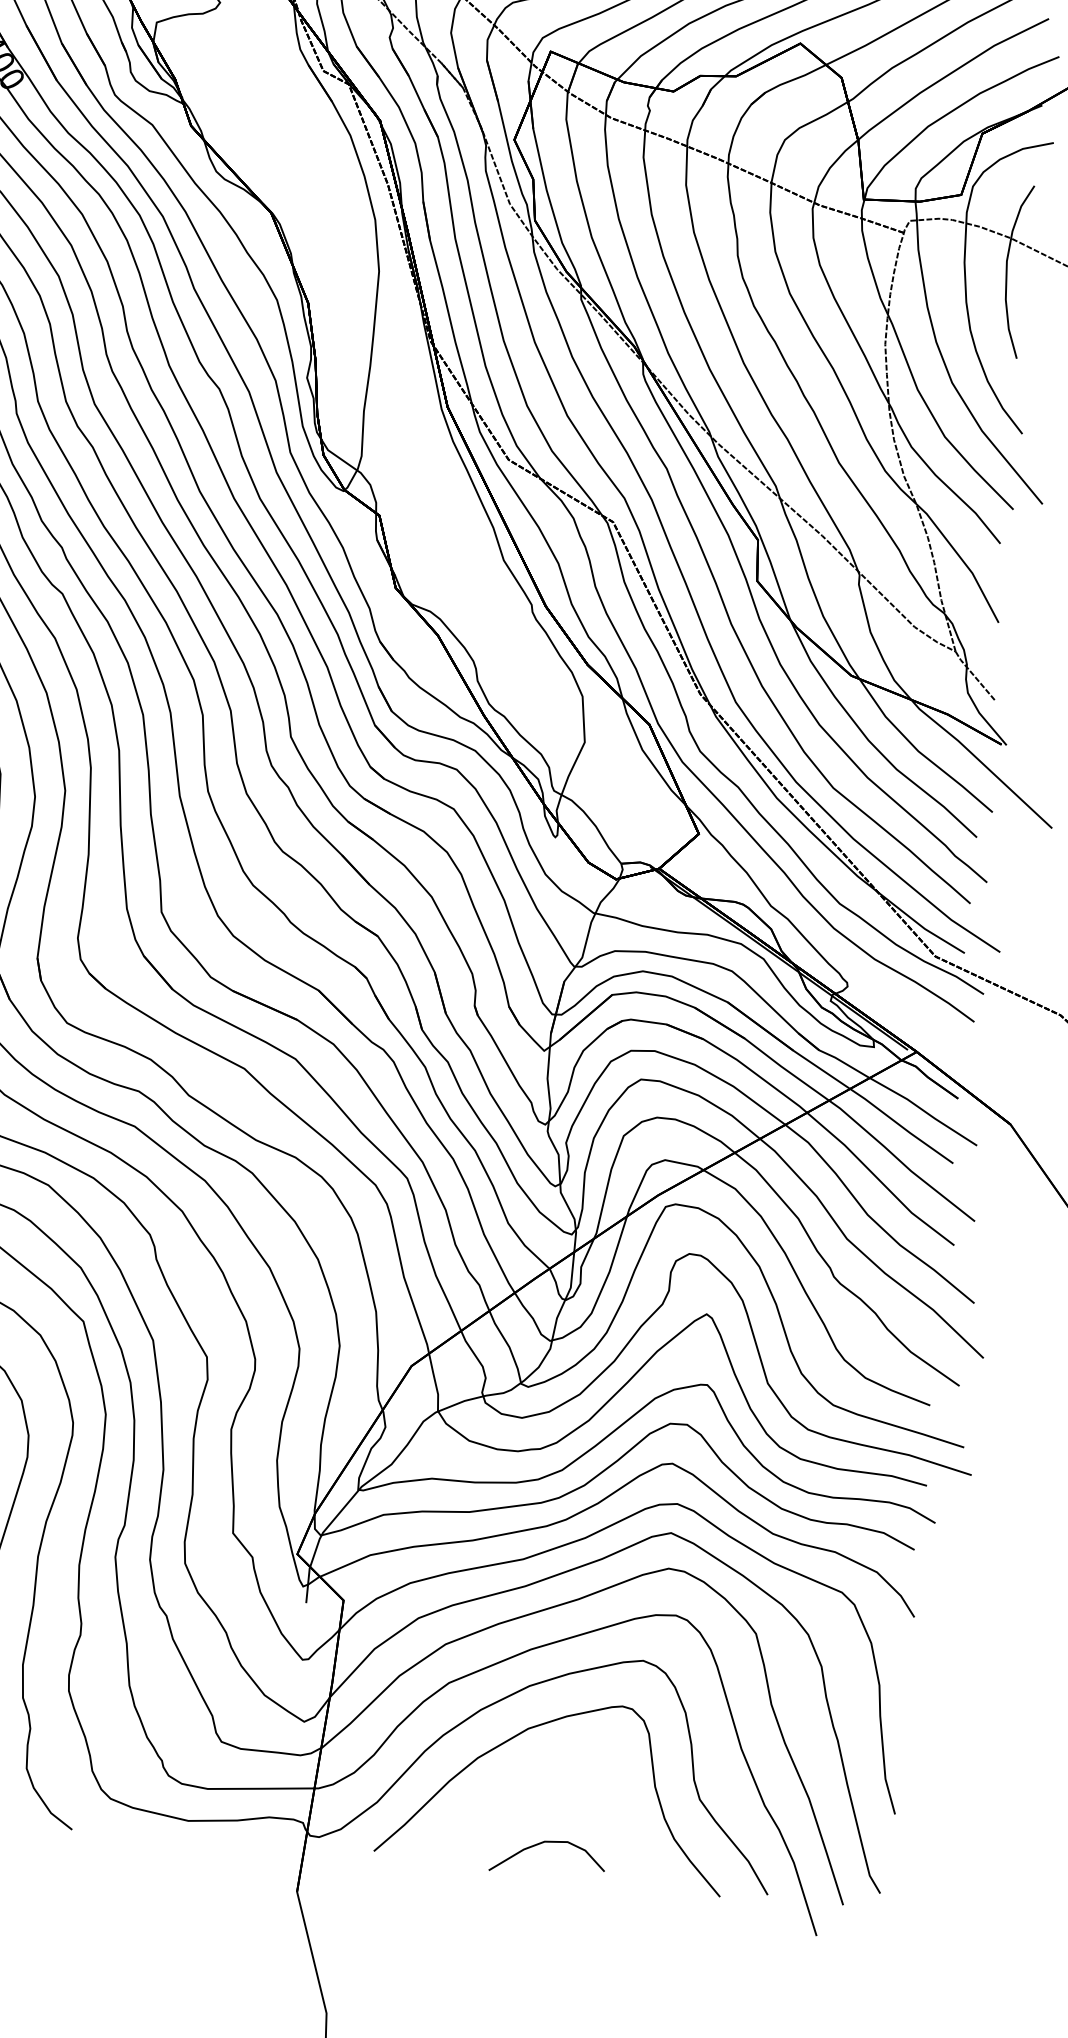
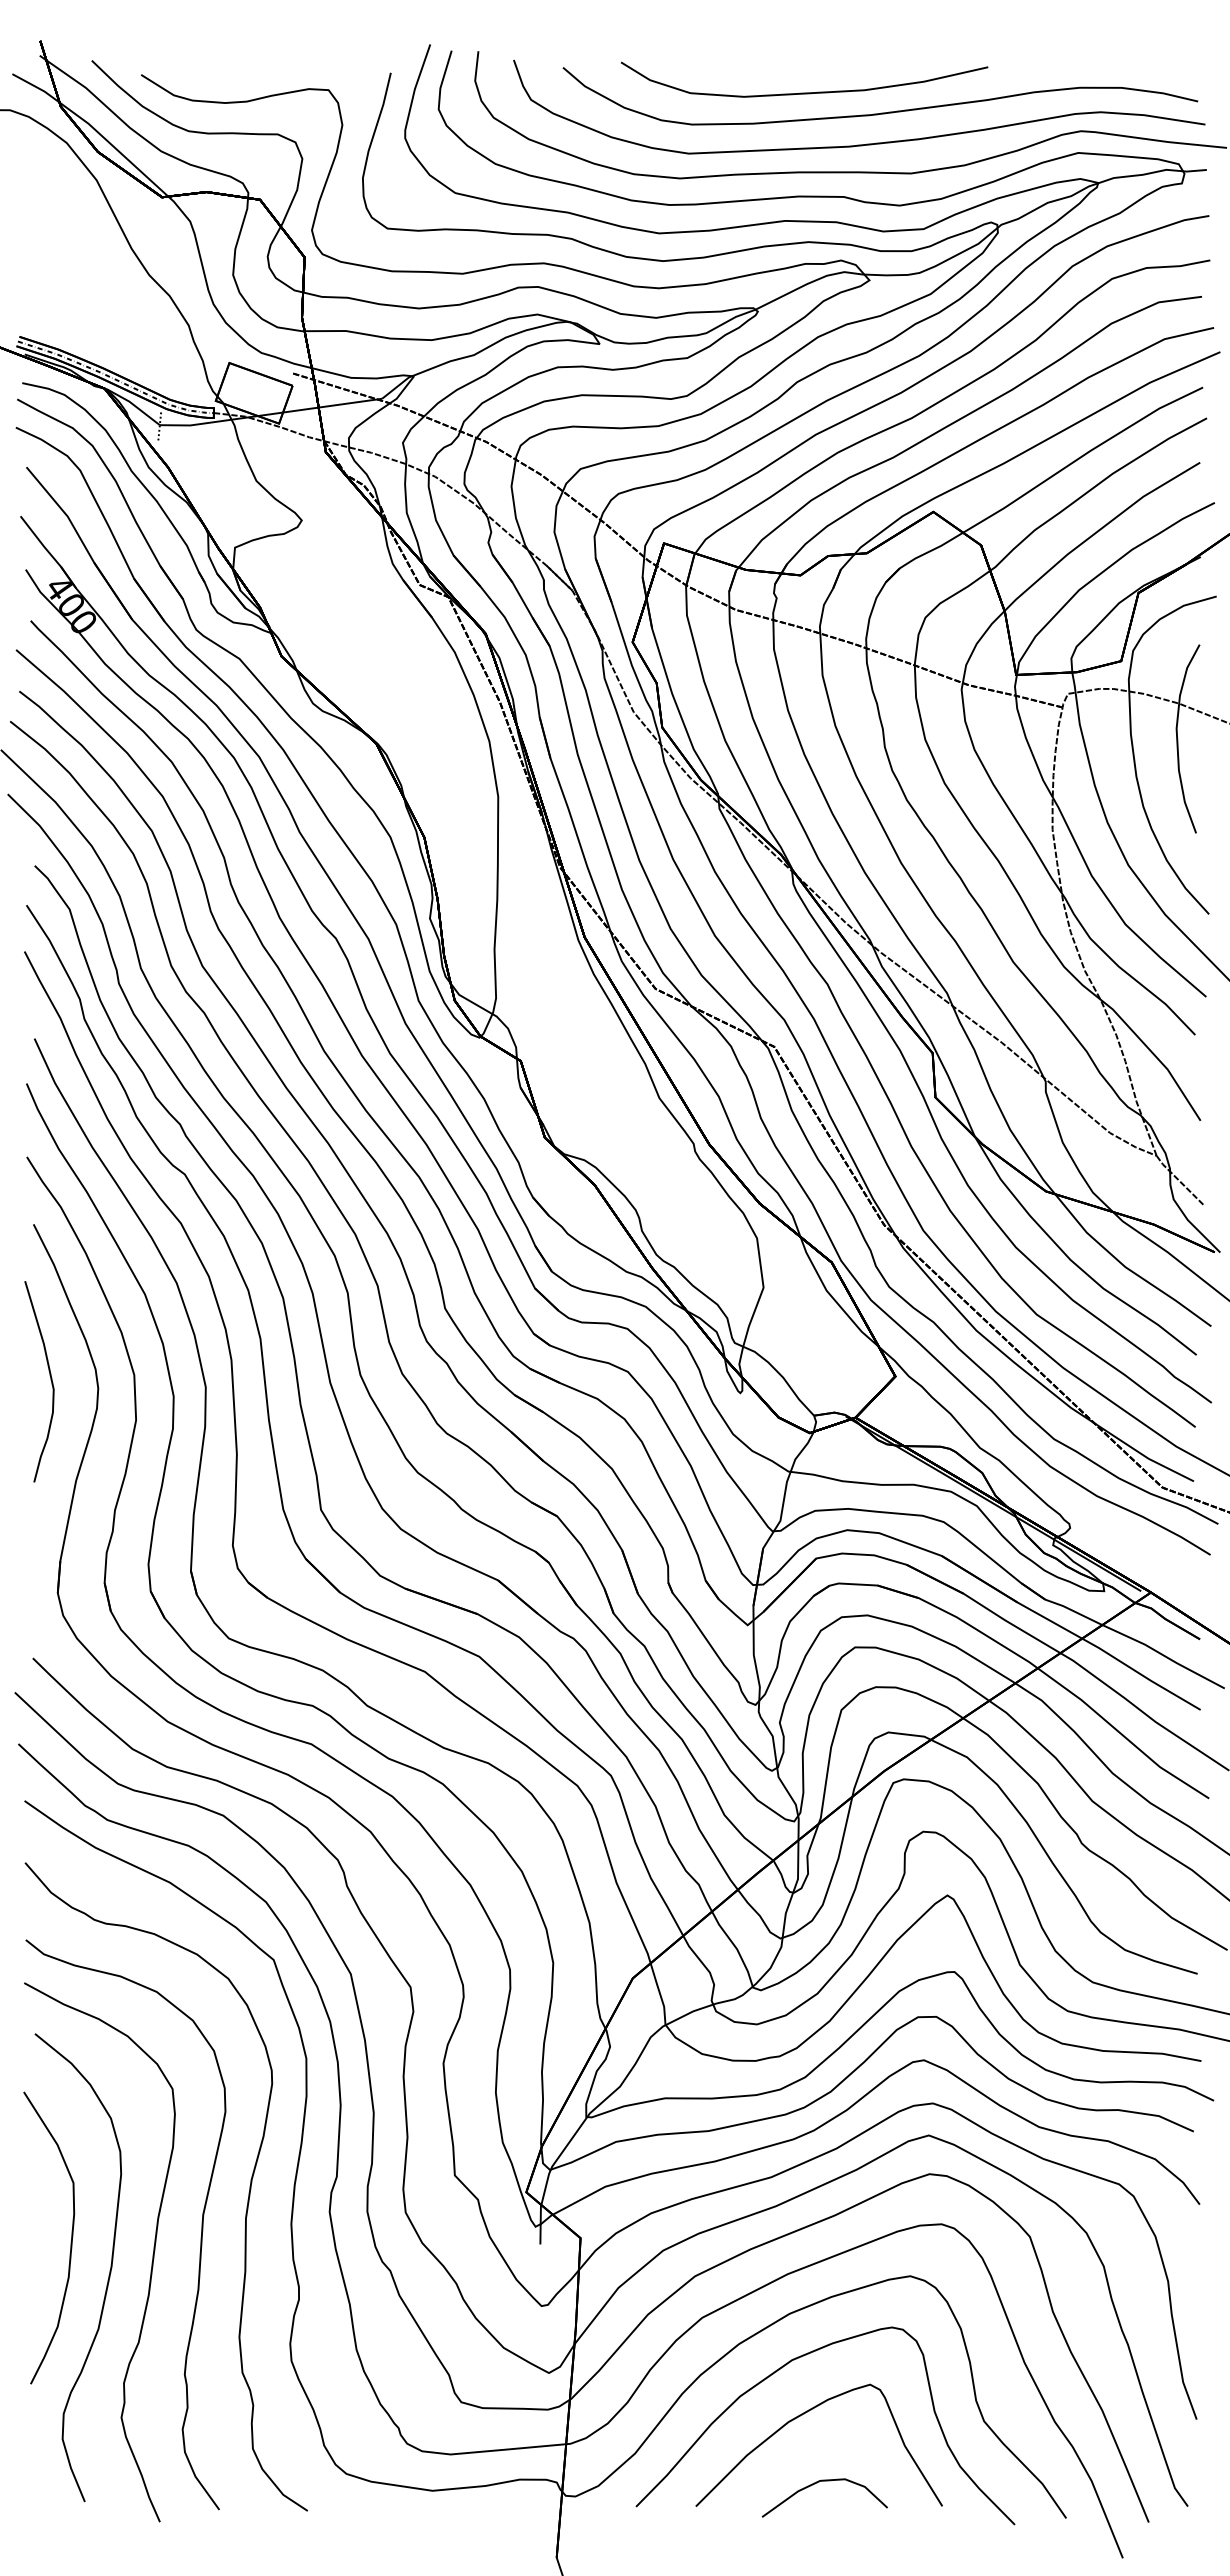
curve: (535, 1779) -> (804, 2414), added

